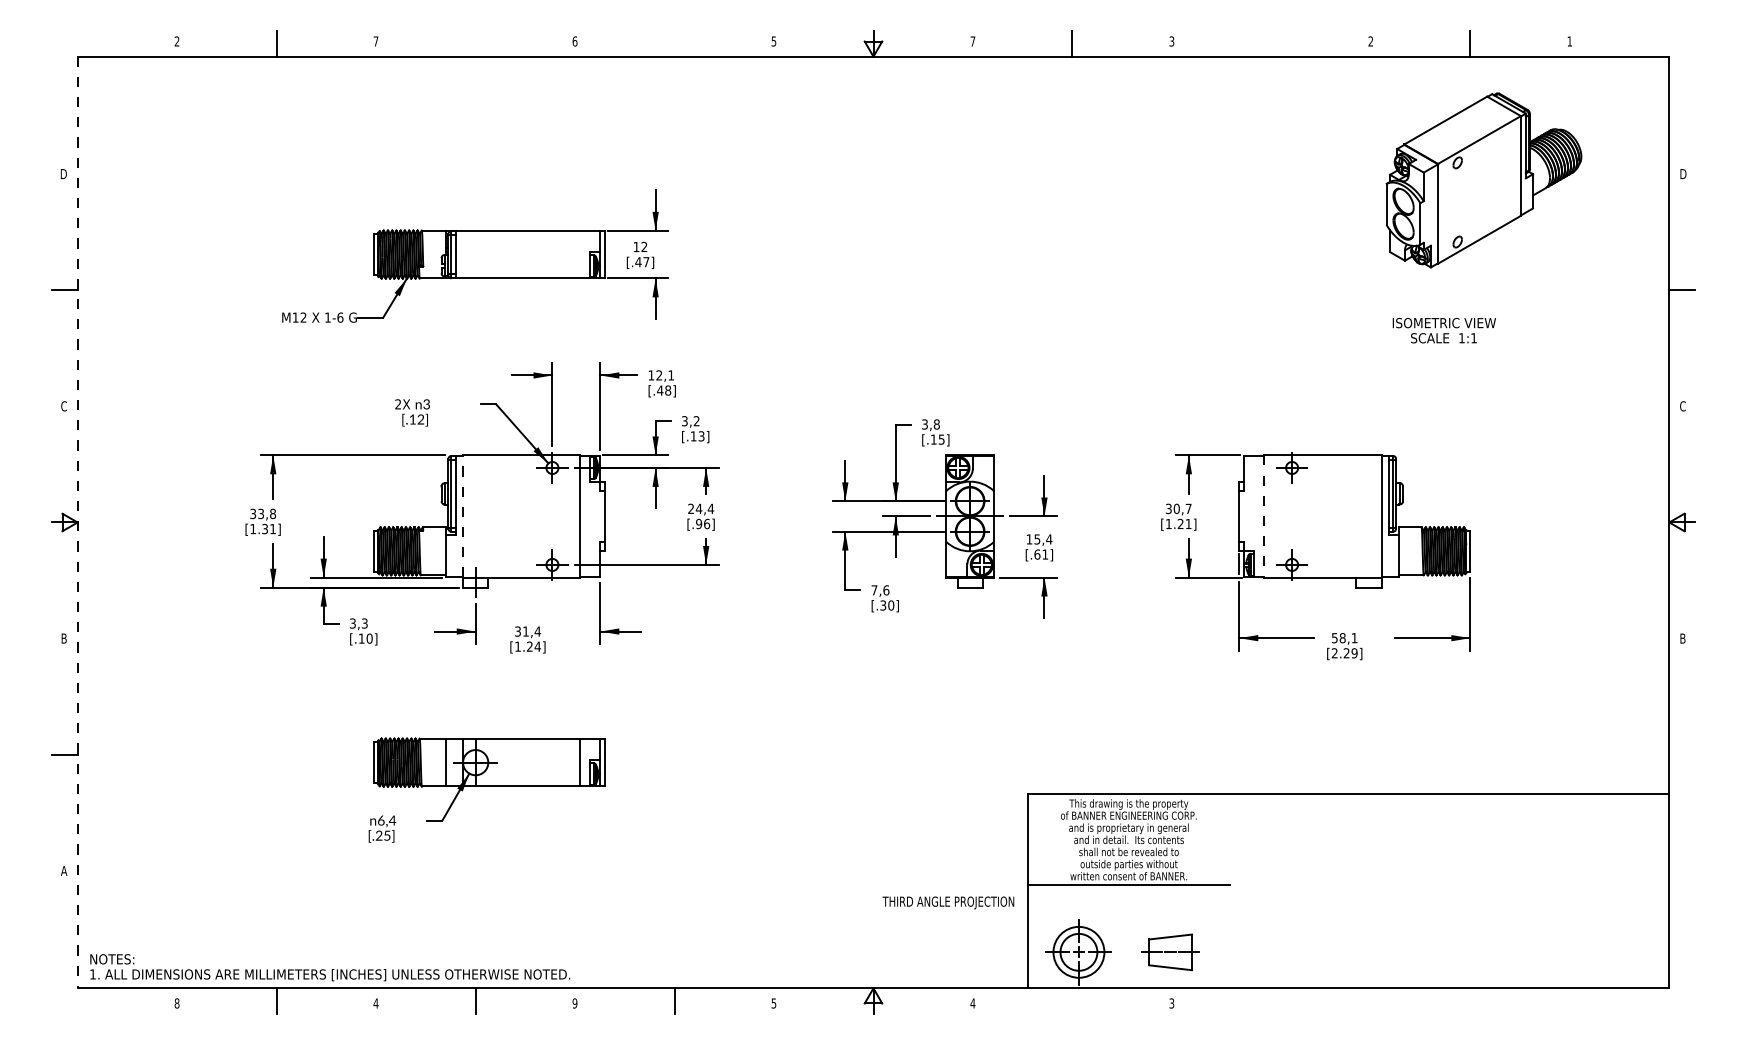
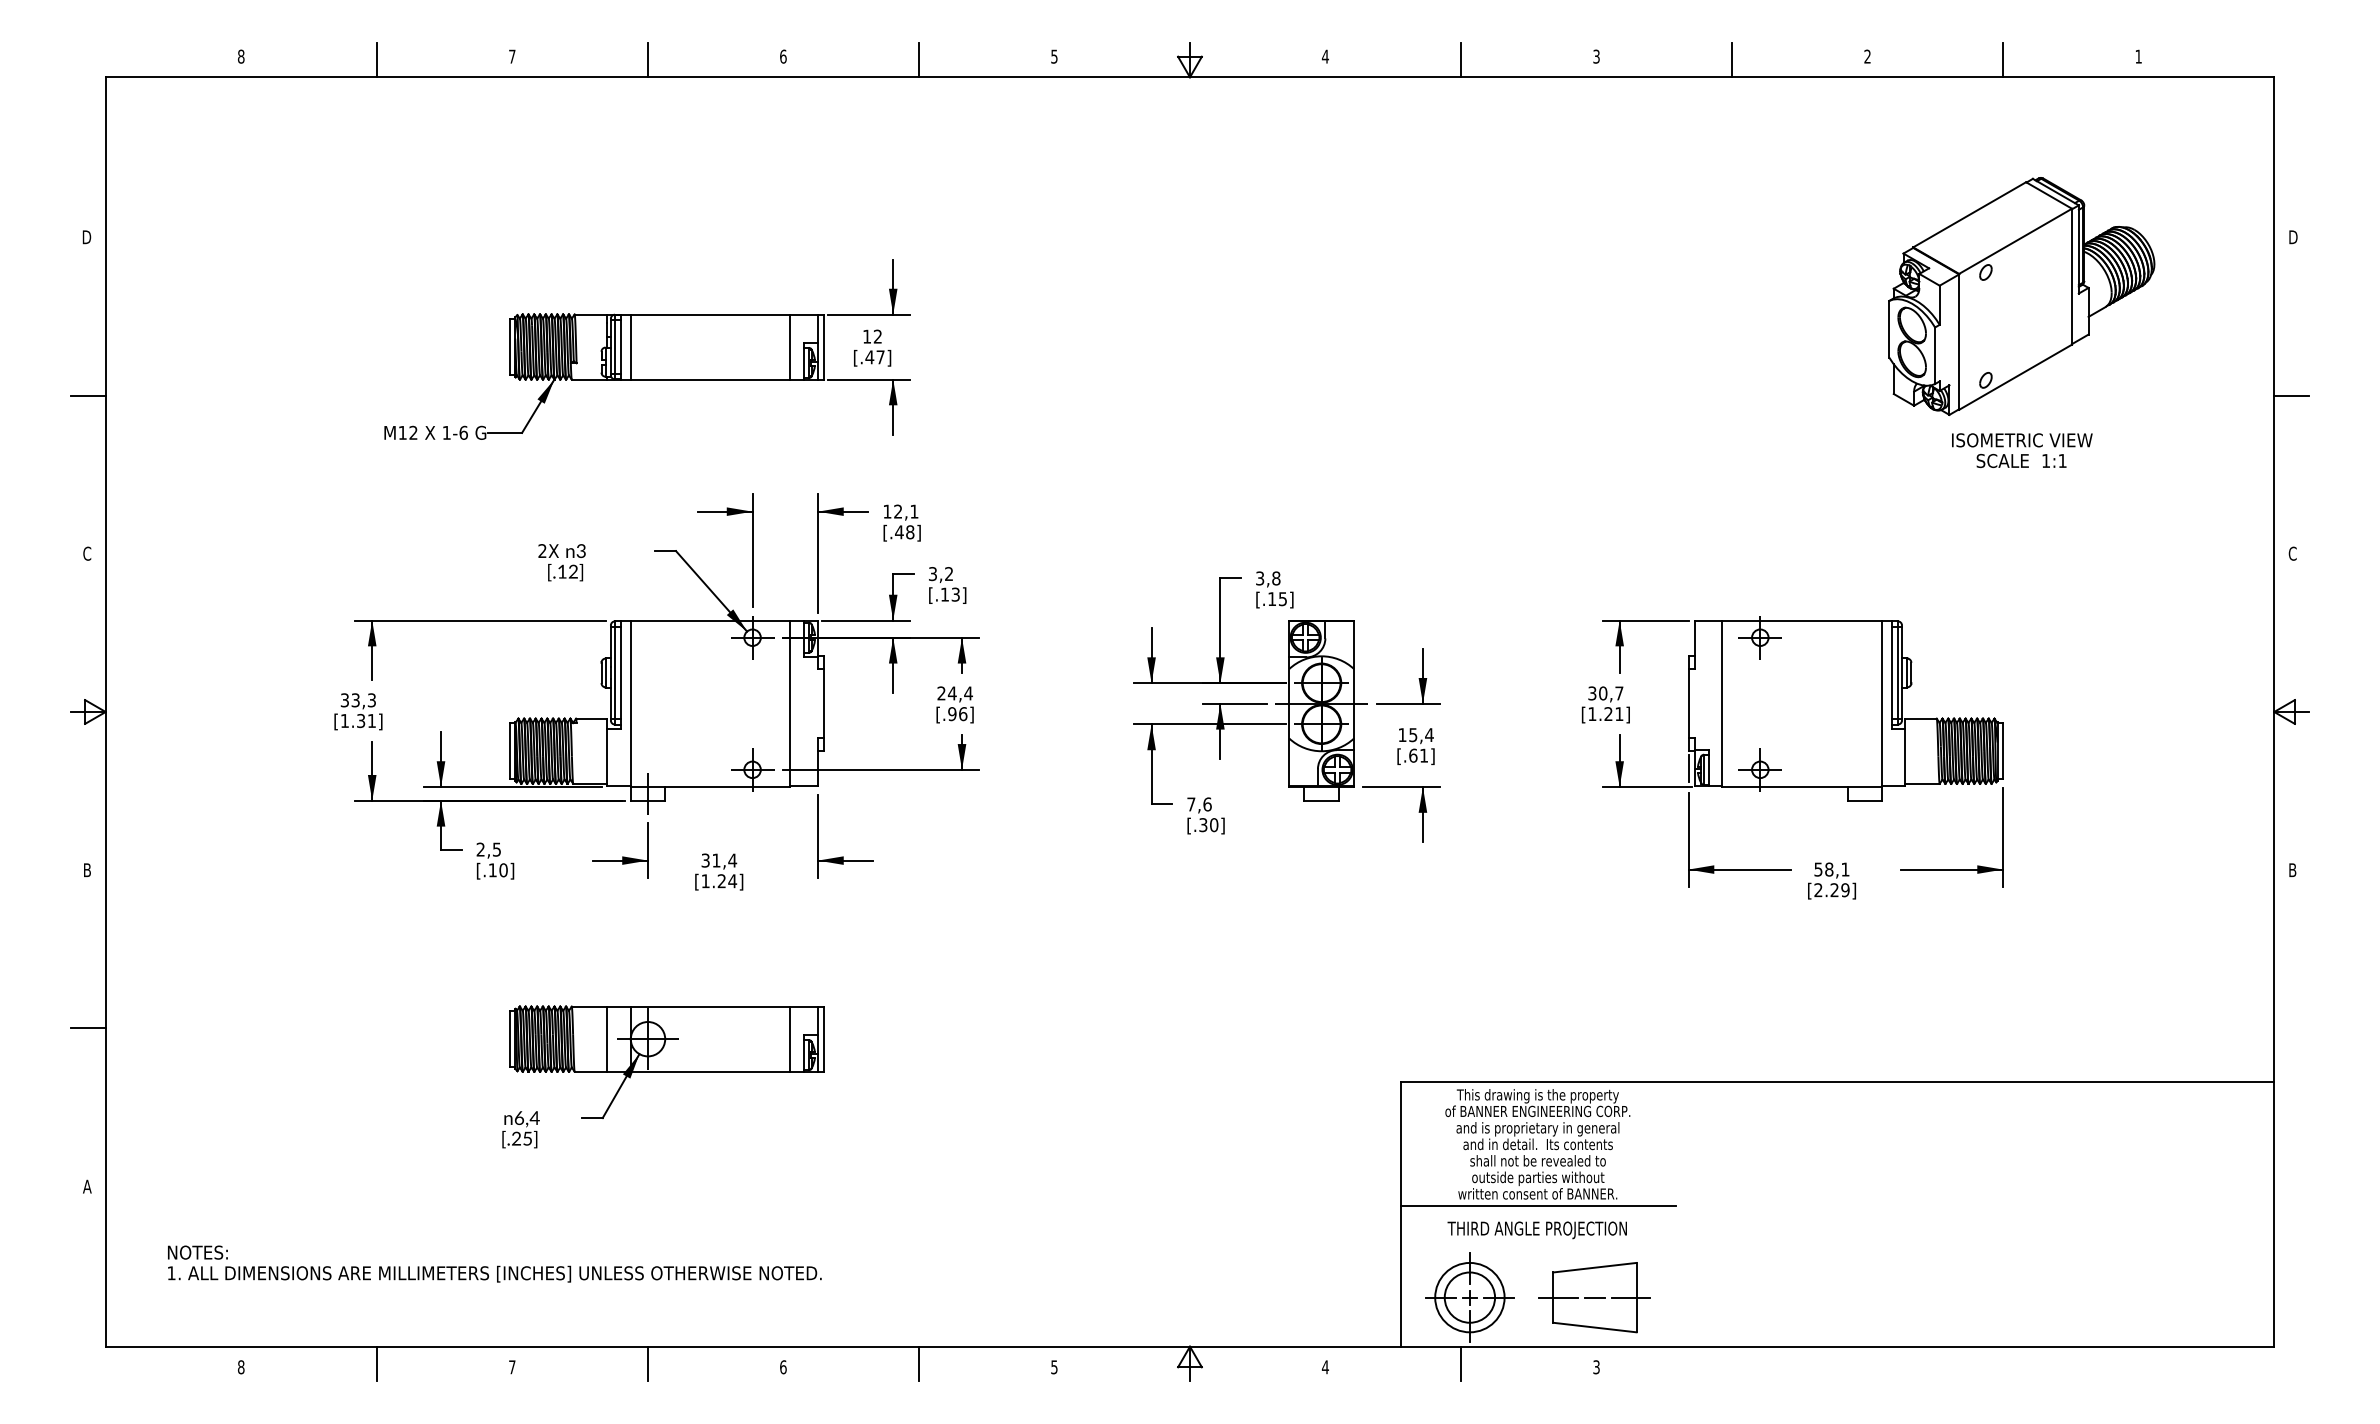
text: (176, 41) -> (240, 56), 2 -> 8
text: (972, 41) -> (1324, 56), 7 -> 4
line: (475, 43) -> (647, 59), added
line: (674, 43) -> (918, 59), added
line: (1271, 43) -> (1732, 59), added
part: (1483, 180) -> (2021, 296), moved
line: (463, 254) -> (631, 346), added
line: (580, 254) -> (790, 346), added
text: (1443, 330) -> (2021, 450), moved
text: (273, 513) -> (372, 699), 33,8 -> 33,3
line: (463, 515) -> (631, 702), dashed -> solid
line: (1264, 516) -> (1722, 703), dashed -> solid
line: (77, 522) -> (105, 712), dashed -> solid
text: (358, 623) -> (488, 849), 3,3 -> 2,5
text: (948, 902) -> (1537, 1229), moved
part: (1170, 952) -> (1594, 1297), size x1.43
text: (330, 967) -> (495, 1263), moved
line: (1072, 1000) -> (1461, 1363), added
text: (375, 1003) -> (511, 1367), 4 -> 7
text: (574, 1003) -> (782, 1367), 9 -> 6

